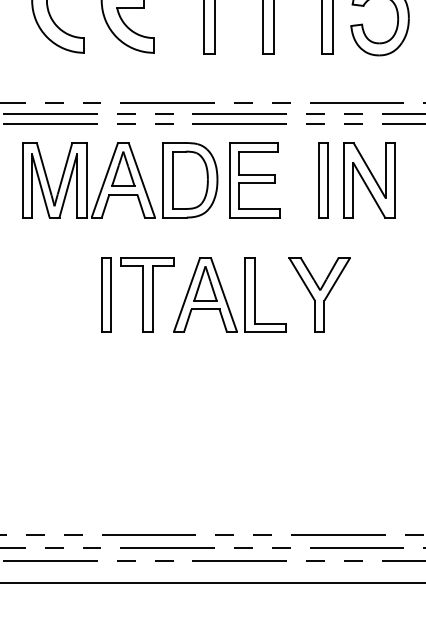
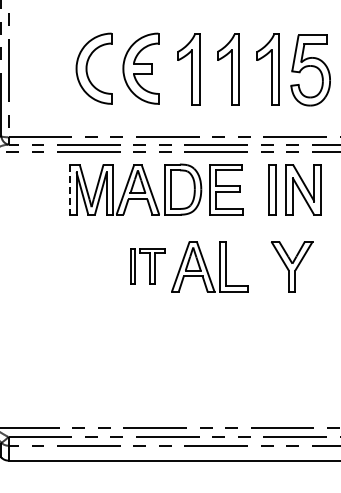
line: (23, 181) -> (70, 190), solid -> dashed
part: (137, 294) -> (147, 266), size x0.7
part: (320, 294) -> (292, 266), moved

